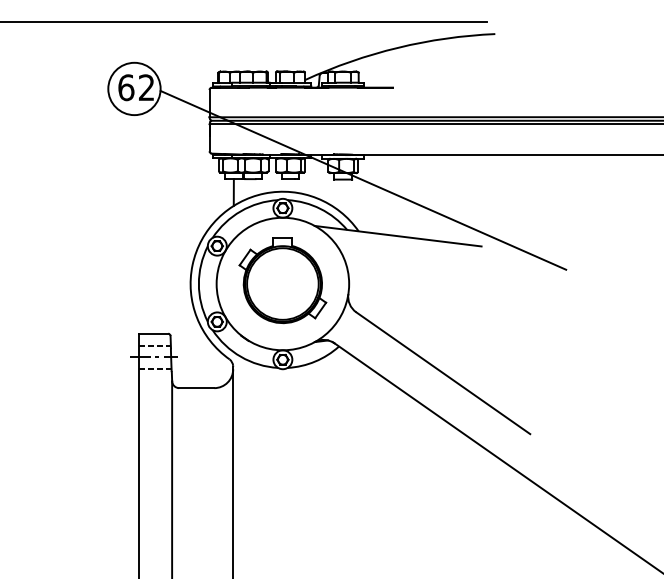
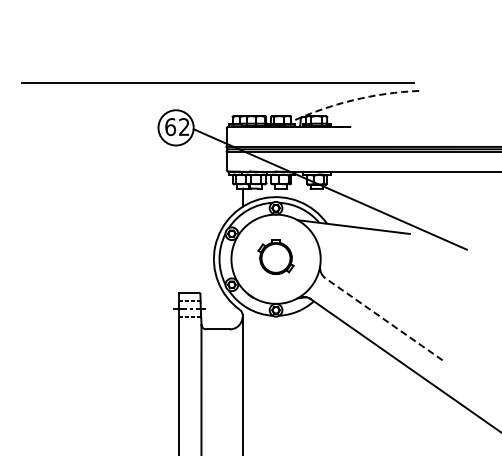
arc: (397, 48) -> (353, 100), solid -> dashed
part: (282, 279) -> (275, 256), size x0.6
line: (443, 373) -> (384, 319), solid -> dashed

